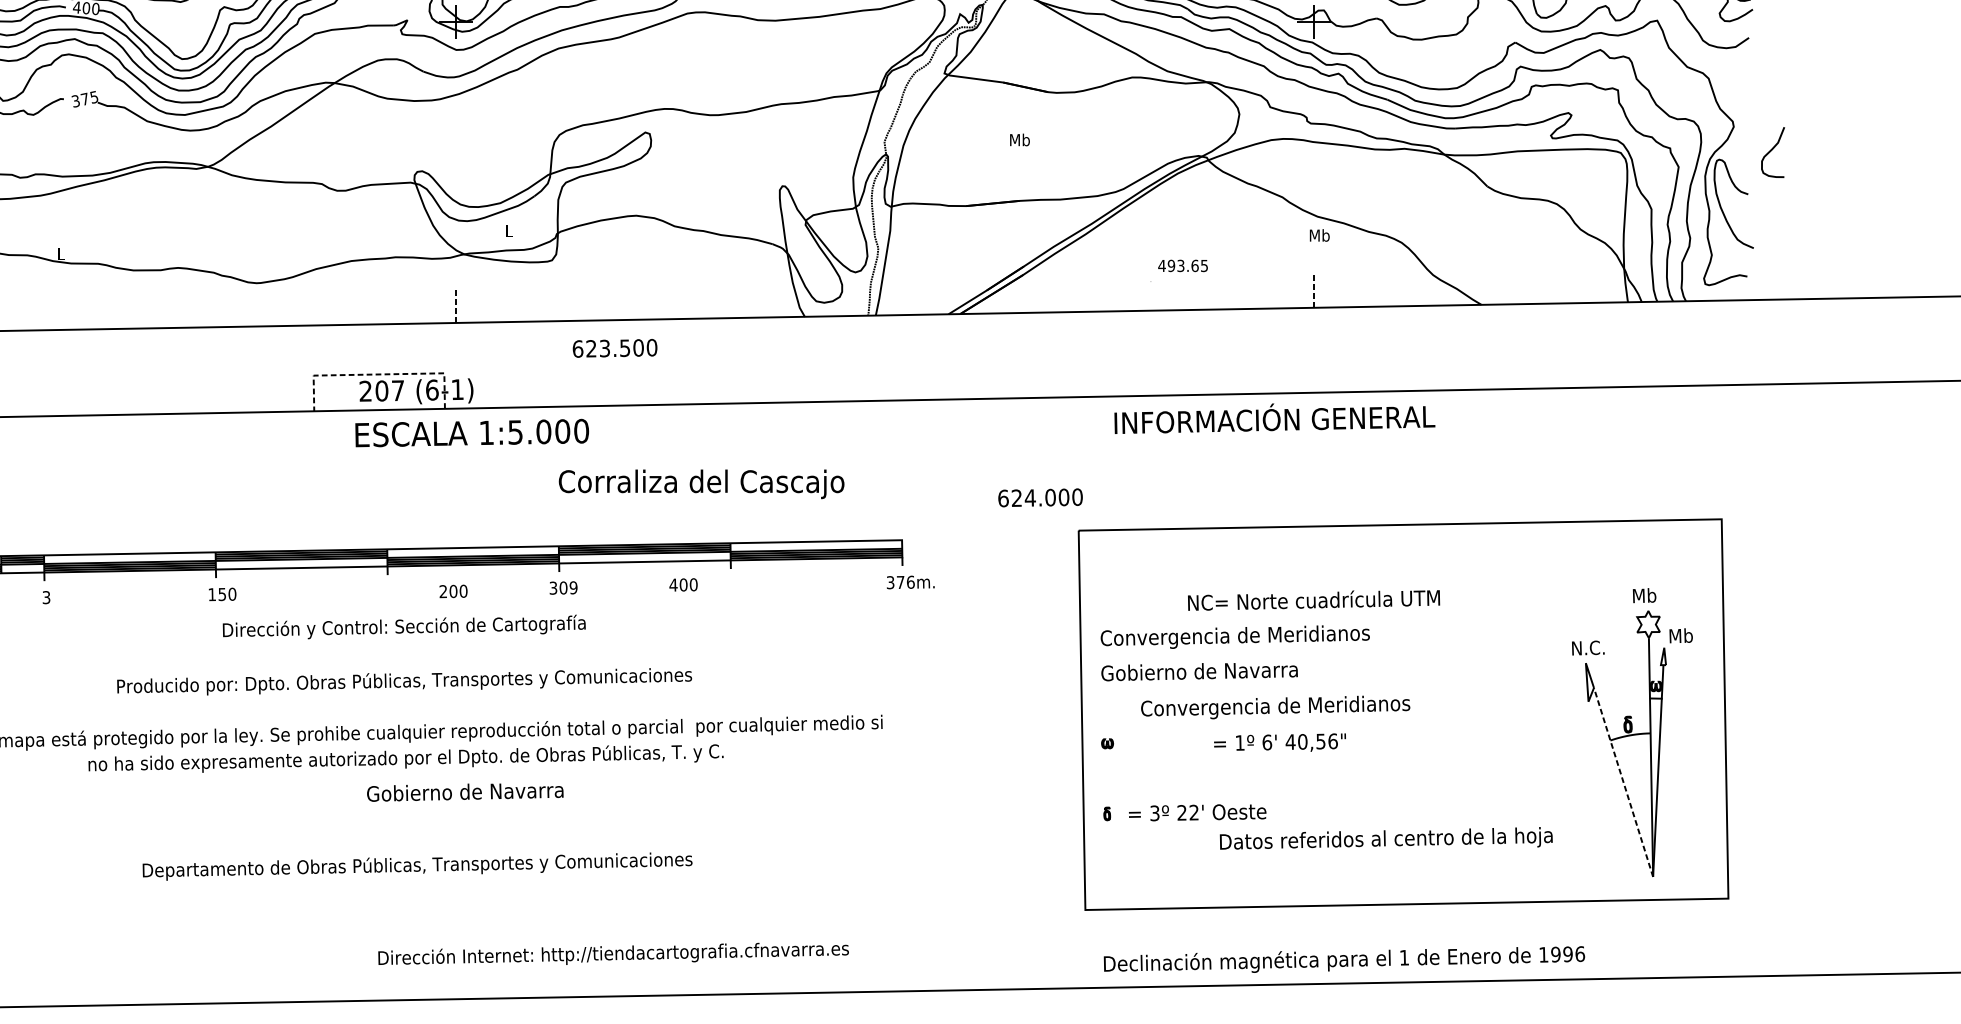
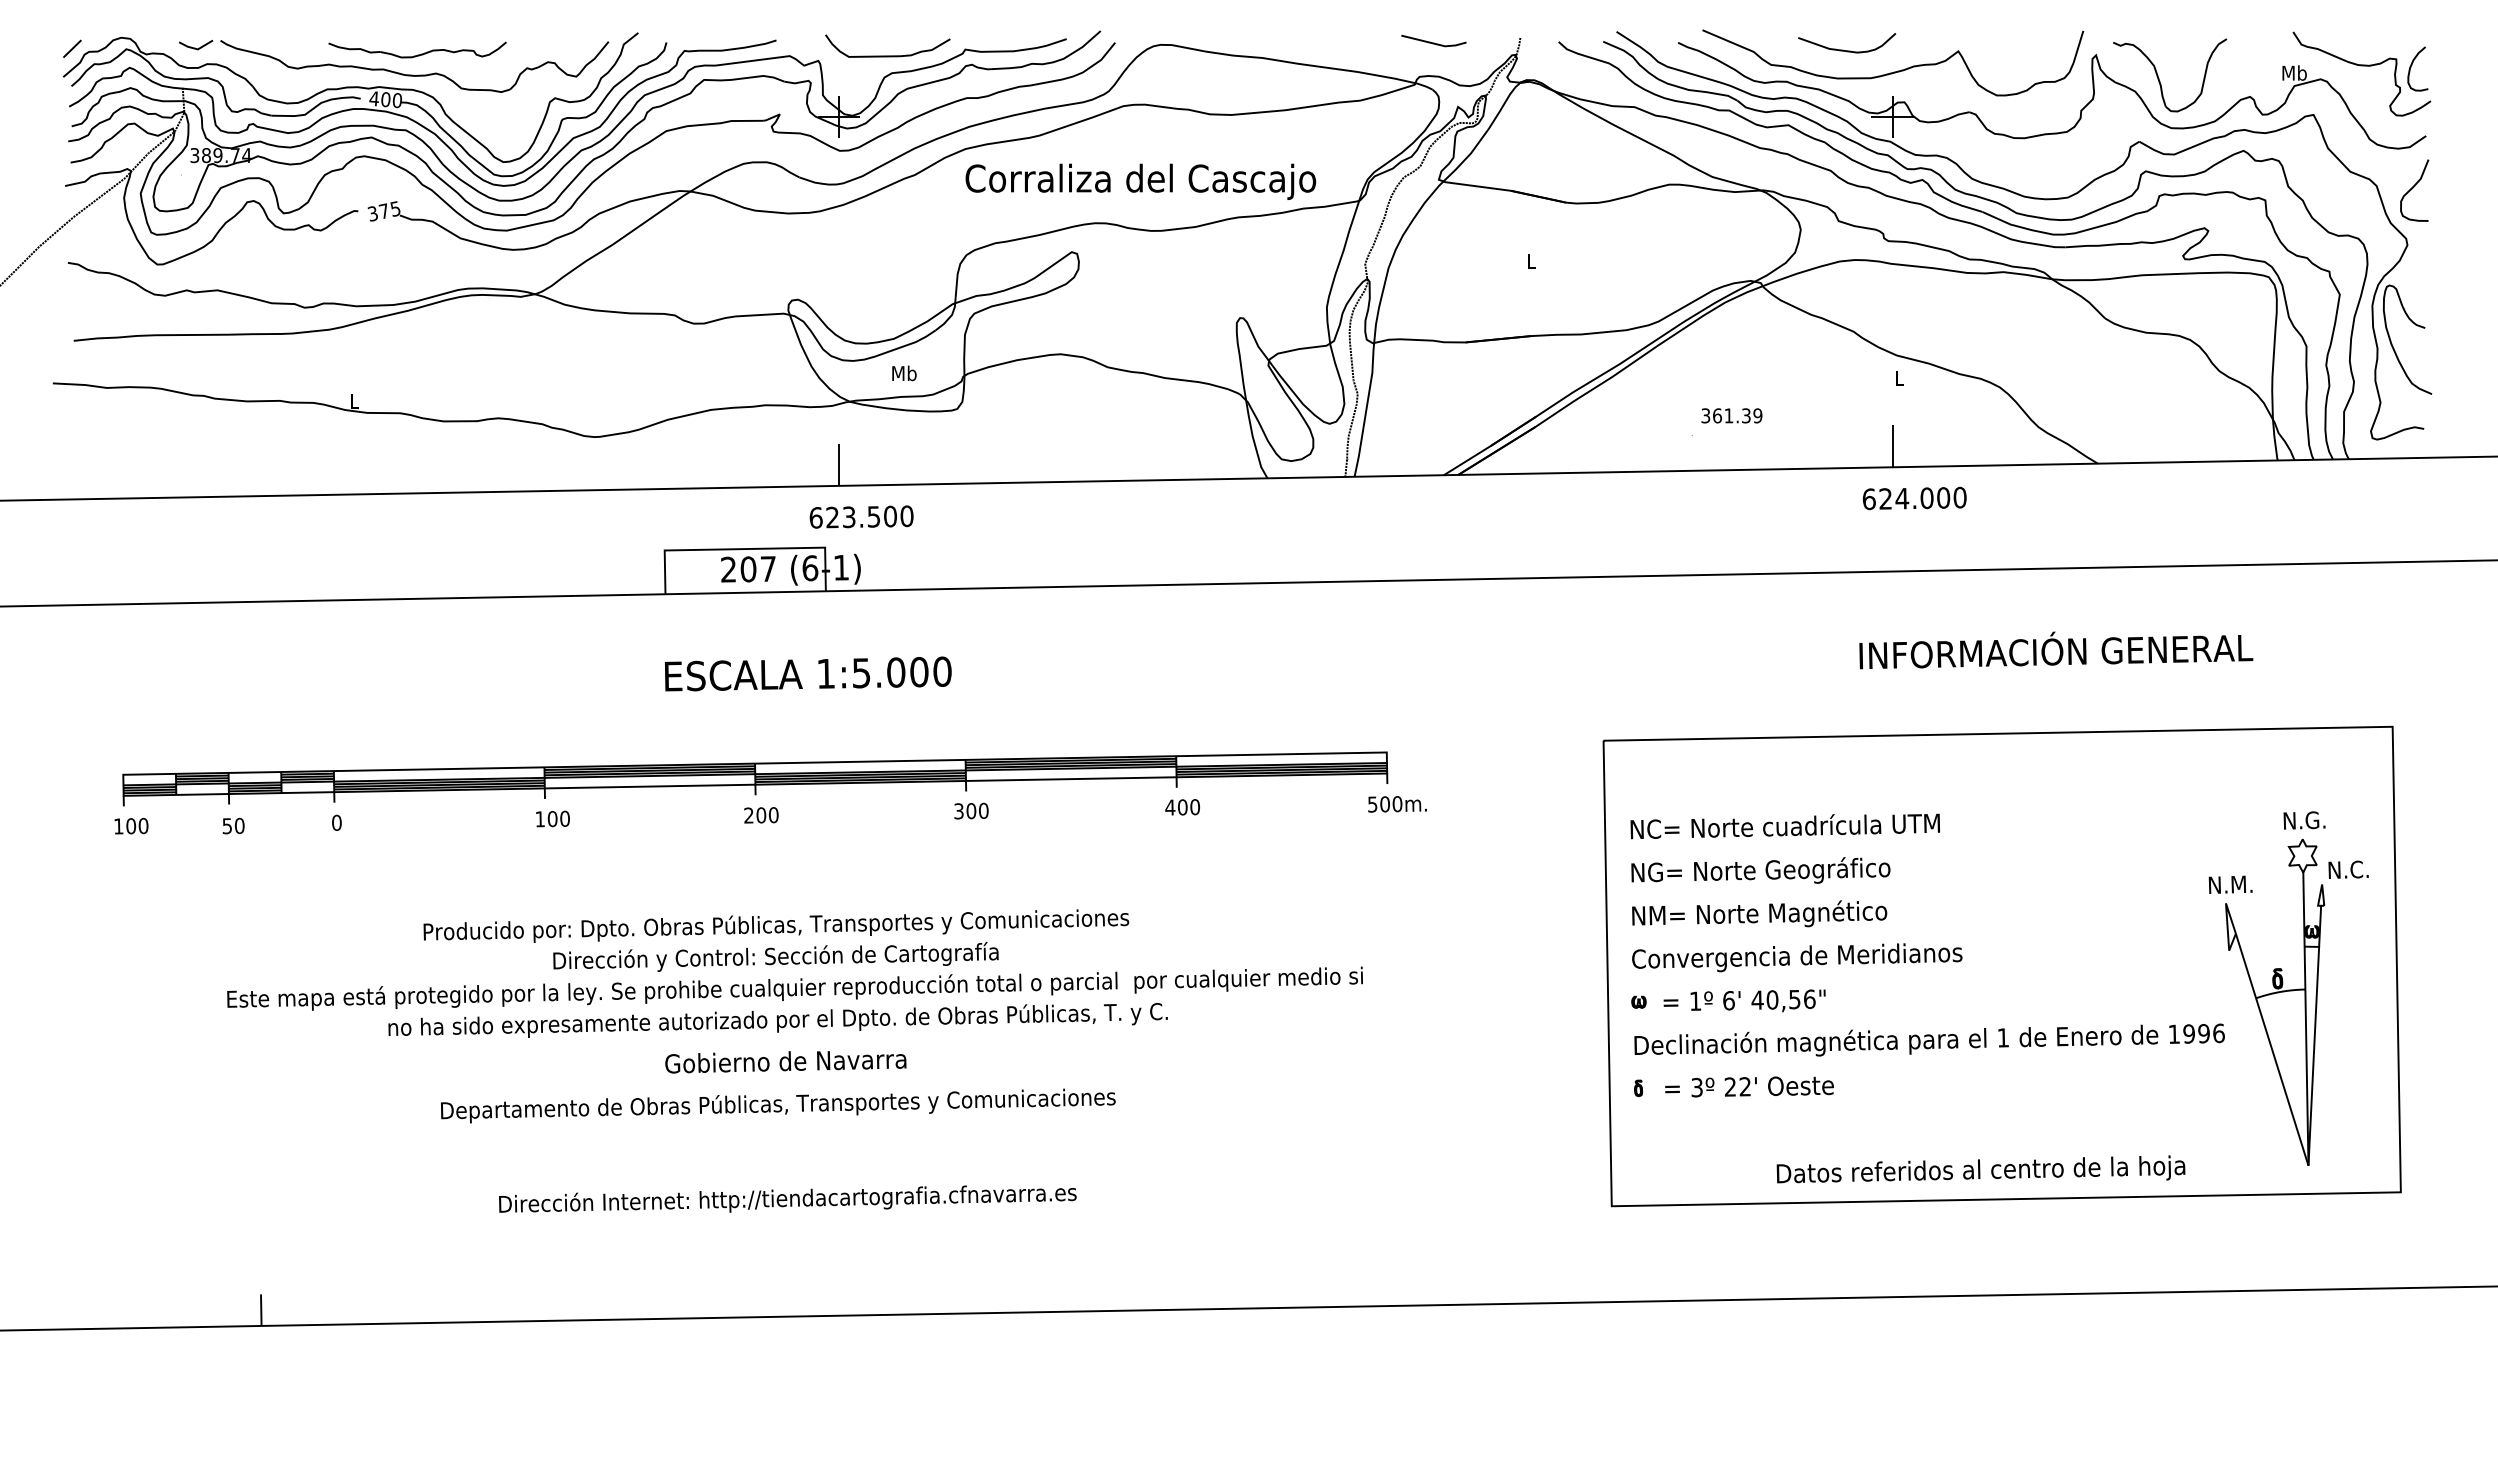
text: (1019, 140) -> (1531, 261), Mb -> L
curve: (1772, 150) -> (2413, 188), moved
text: (509, 231) -> (904, 373), L -> Mb
text: (1319, 235) -> (1899, 378), Mb -> L
text: (1182, 265) -> (1731, 415), 493.65 -> 361.39
line: (1314, 290) -> (1892, 445), dashed -> solid
line: (456, 305) -> (839, 464), dashed -> solid
text: (614, 347) -> (861, 516), moved
line: (378, 374) -> (744, 549), dashed -> solid
text: (1275, 418) -> (2056, 650), moved
text: (472, 432) -> (808, 673), moved
text: (701, 484) -> (1140, 181), moved
text: (1040, 497) -> (1914, 498), moved
text: (901, 582) -> (1385, 804), 376m. -> 500m.
text: (683, 585) -> (1182, 807), moved
text: (573, 588) -> (983, 811), 309 -> 300
text: (453, 591) -> (761, 815), moved
text: (222, 594) -> (552, 819), 150 -> 100
text: (1650, 595) -> (2305, 820), Mb -> N.G.
text: (46, 597) -> (336, 822), 3 -> 0
text: (1313, 600) -> (1784, 826), moved
text: (403, 626) -> (775, 956), moved
text: (1686, 635) -> (2349, 869), Mb -> N.C.
text: (1235, 637) -> (1795, 871), Convergencia de Meridianos -> NG= Norte Geográfico
text: (1598, 647) -> (2241, 884), N.C. -> N.M.
text: (1205, 671) -> (1759, 913), Gobierno de Navarra -> NM= Norte Magnético
text: (1275, 707) -> (1797, 957), moved
text: (1279, 742) -> (1744, 1000), moved
line: (1623, 782) -> (2272, 1049), dashed -> solid
text: (465, 792) -> (785, 1062), moved
text: (1385, 838) -> (1980, 1169), moved
text: (417, 866) -> (778, 1105), moved
text: (613, 953) -> (787, 1198), moved
text: (1344, 959) -> (1929, 1039), moved

